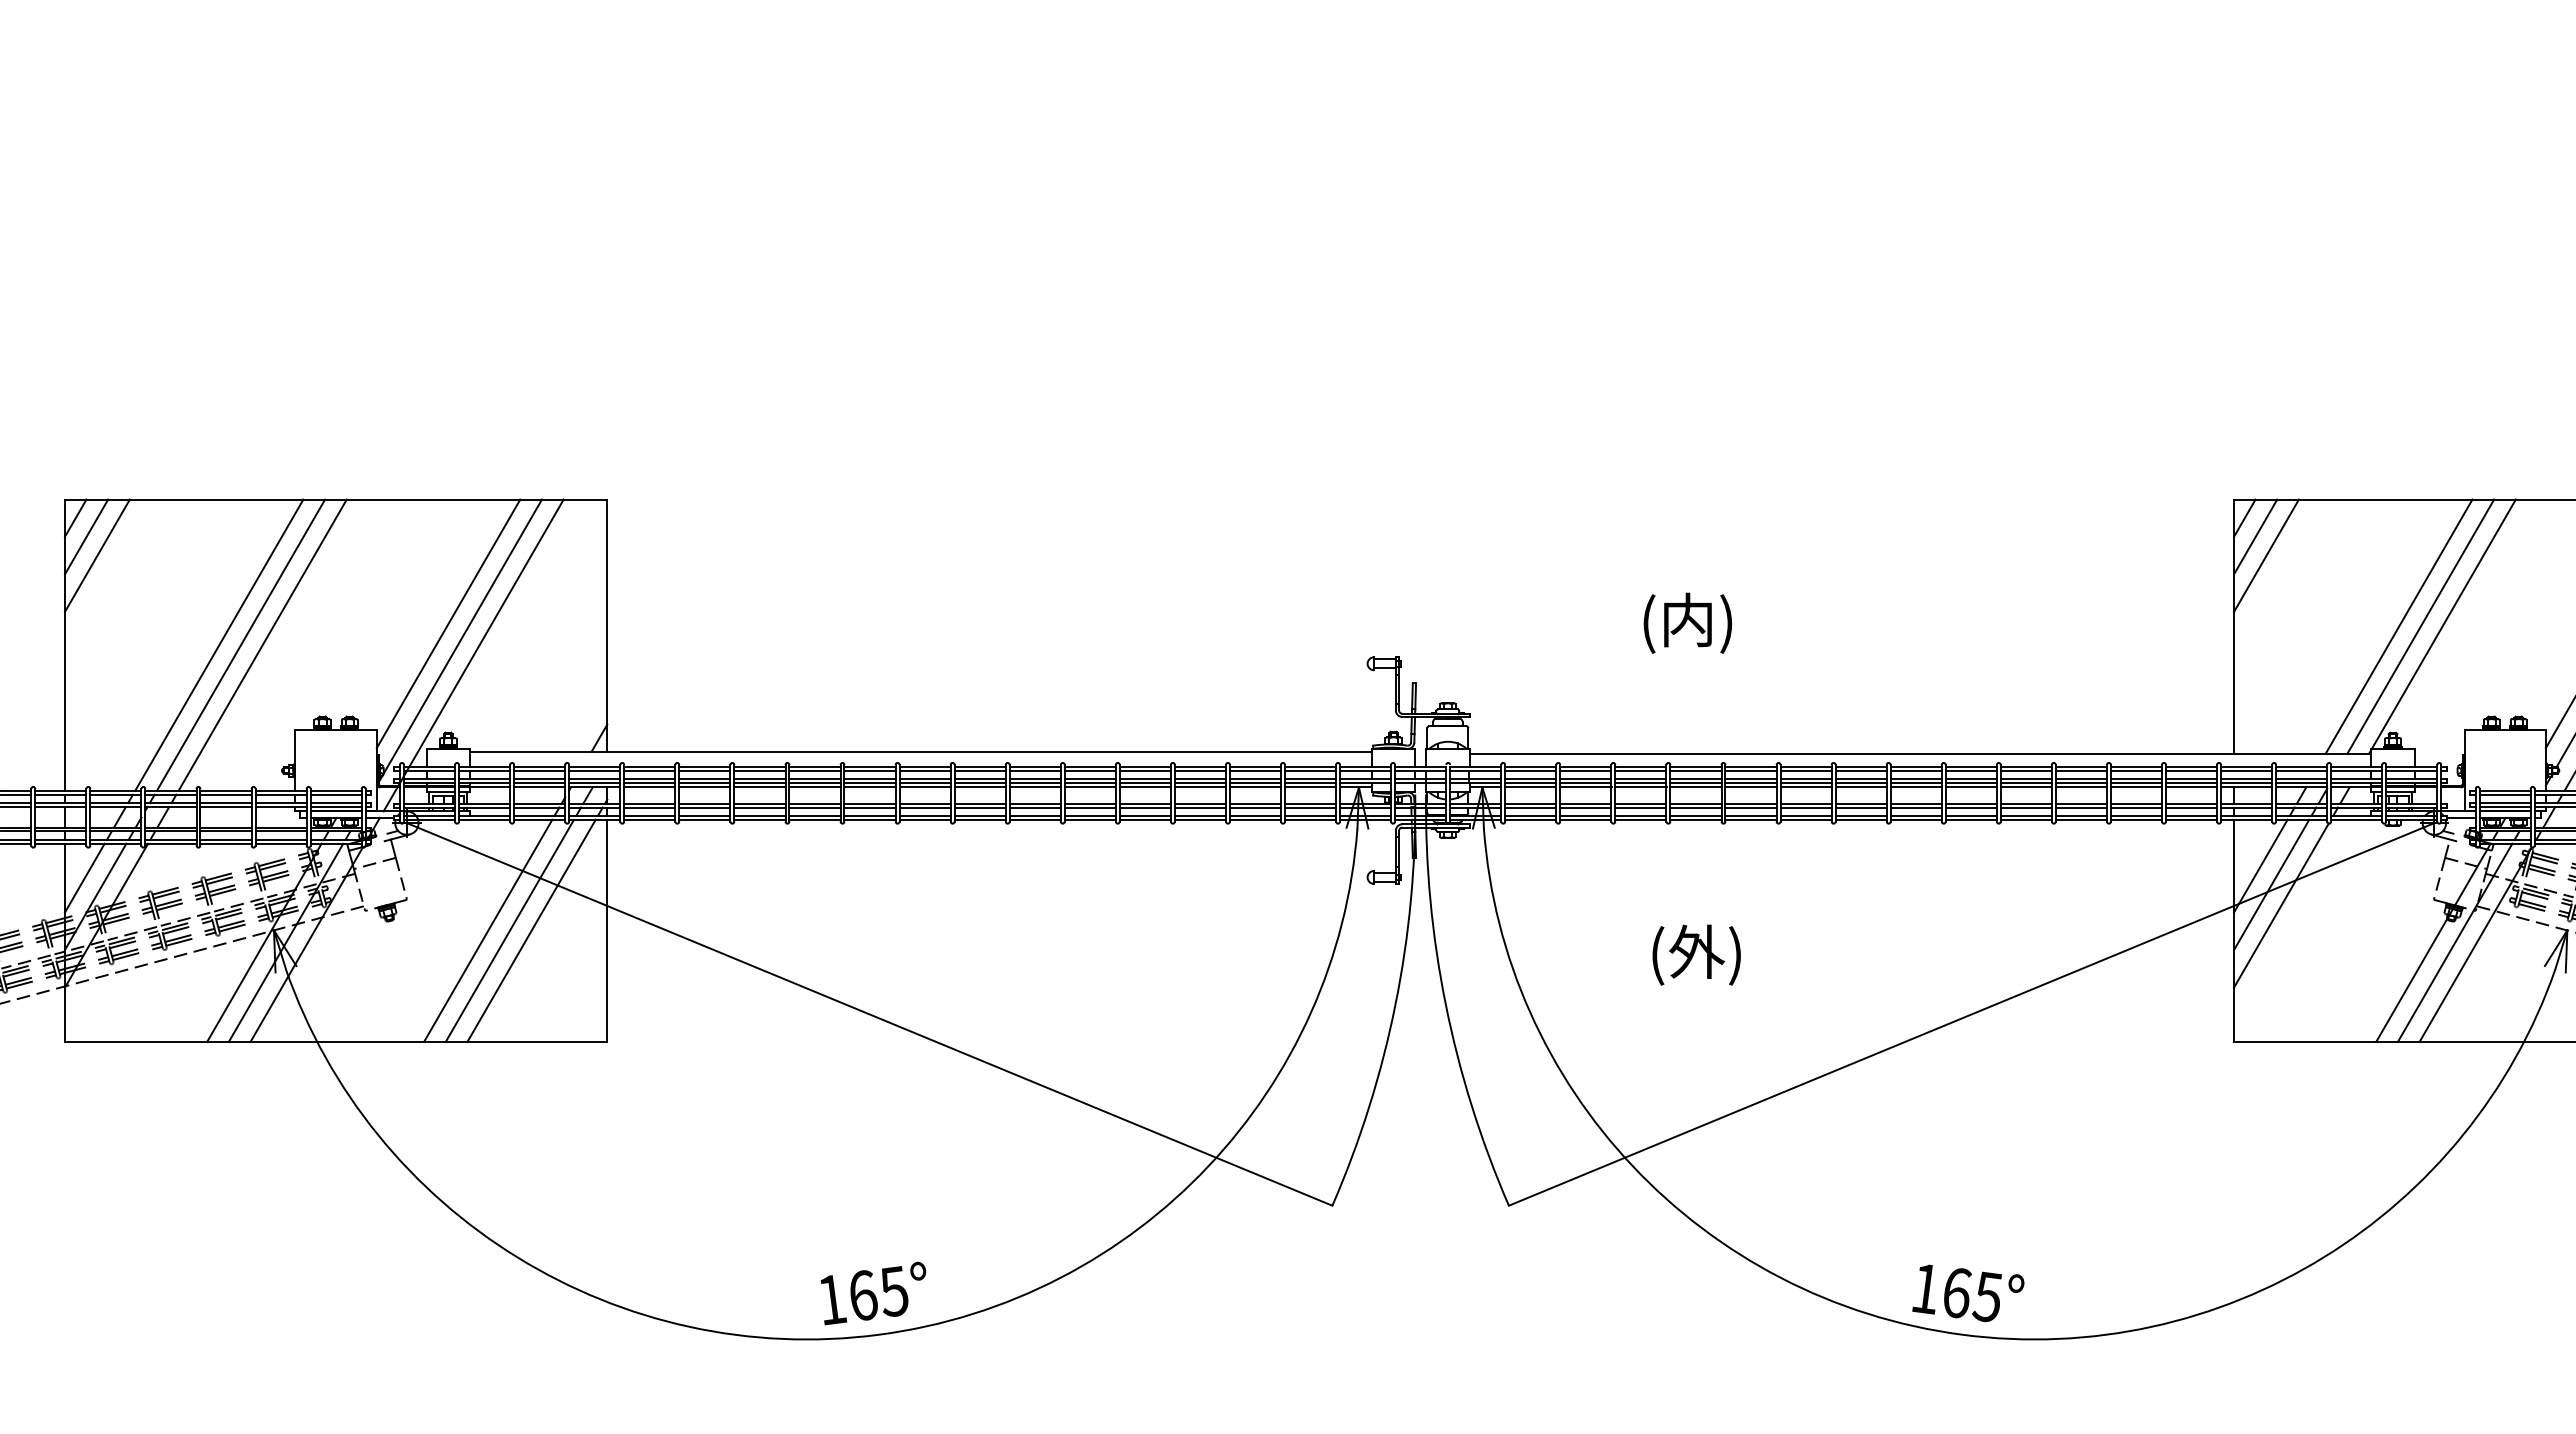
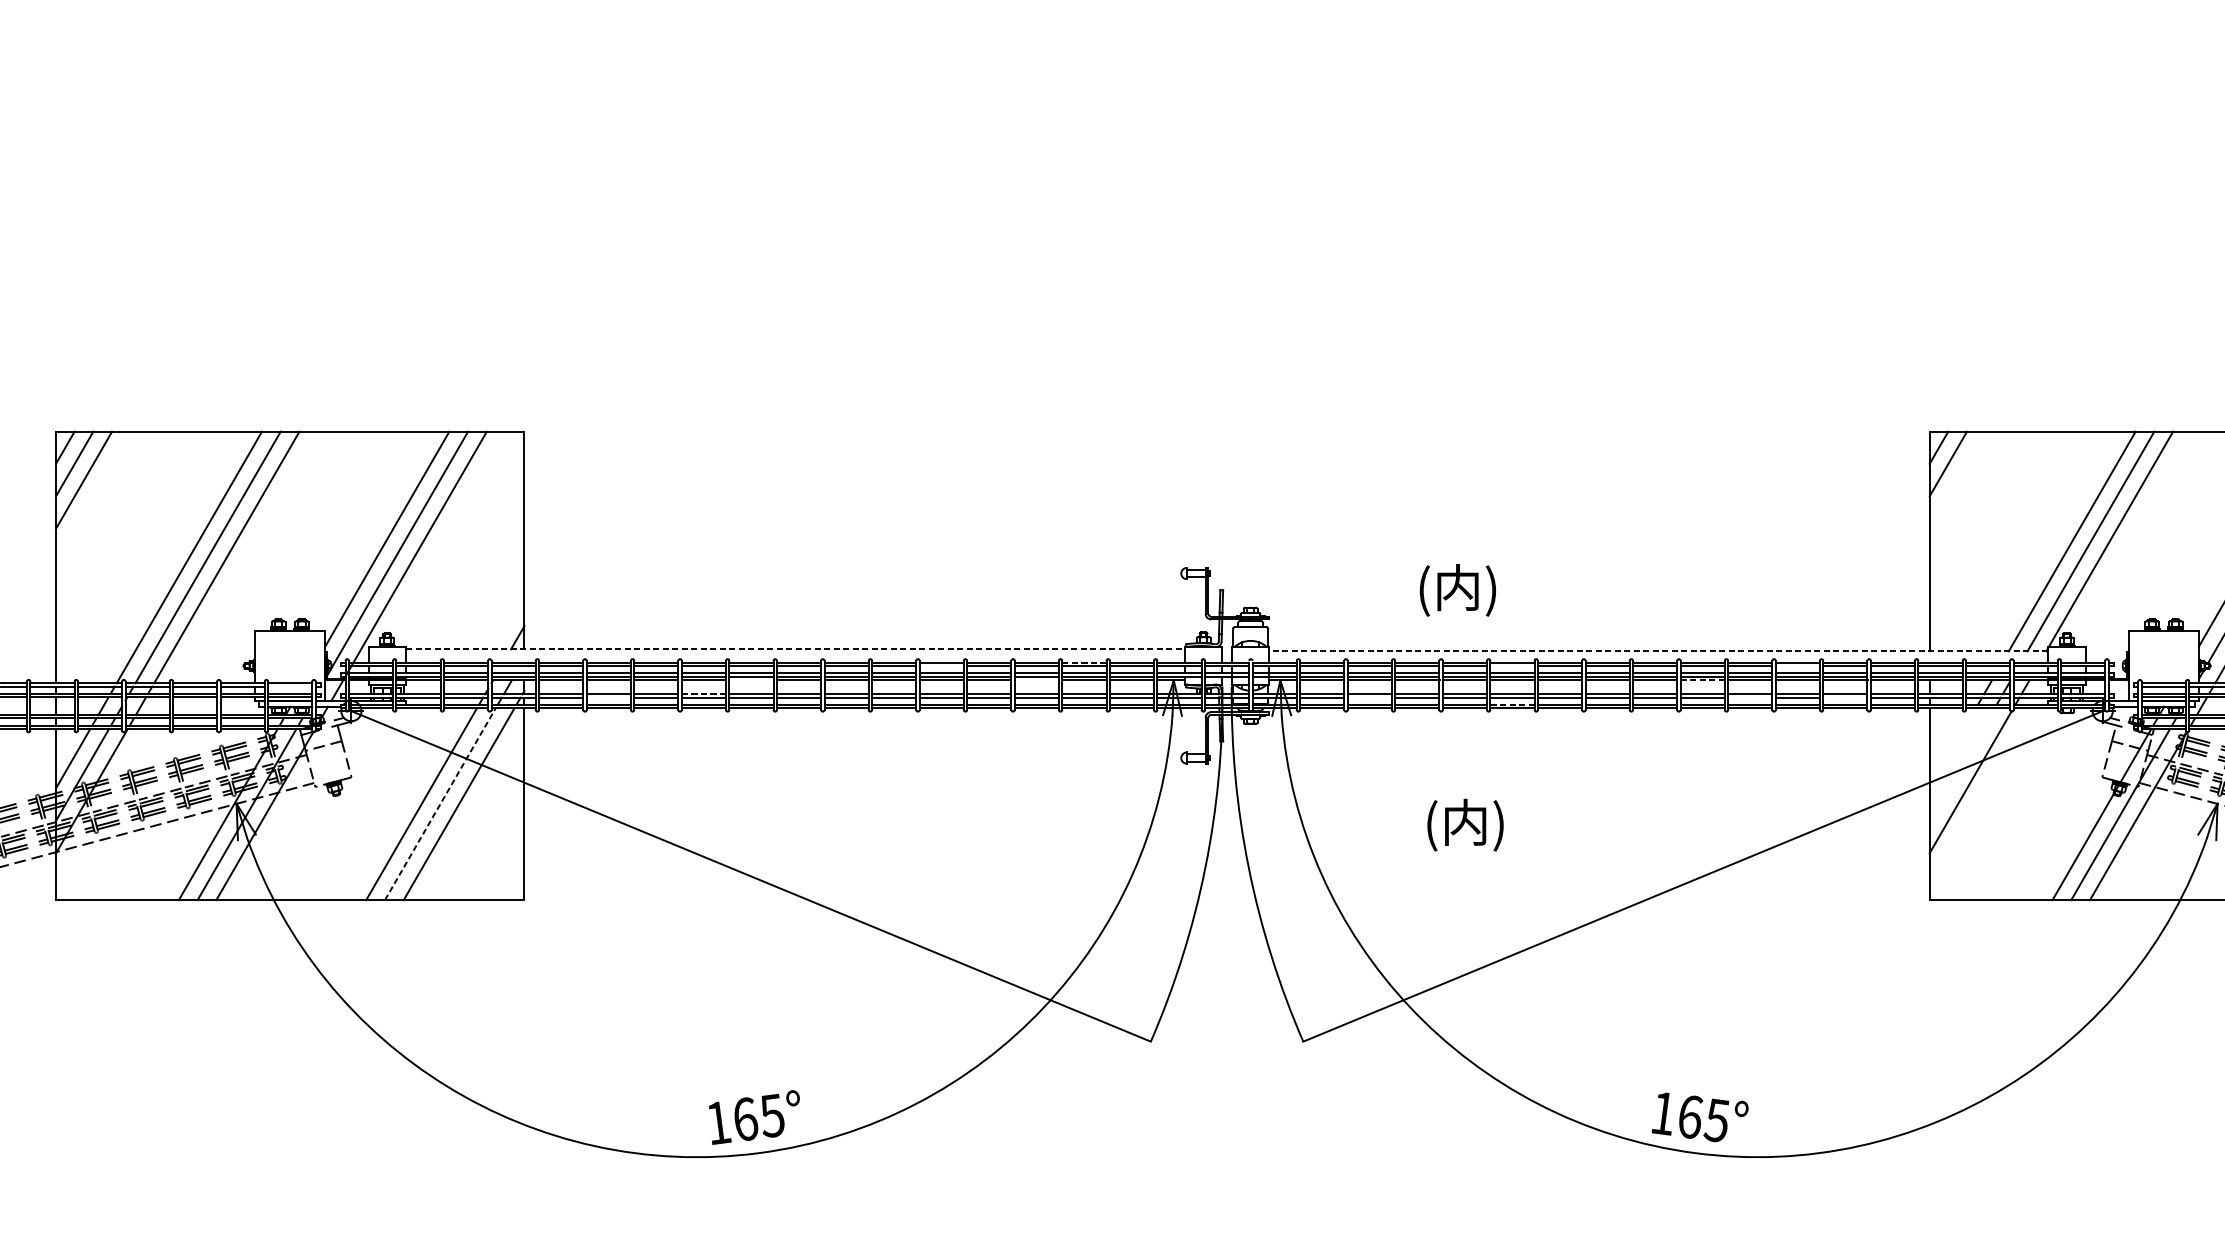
line: (2266, 555) -> (1957, 479), removed
text: (1687, 622) -> (1457, 589), moved
line: (921, 751) -> (795, 649), solid -> dashed
line: (1920, 753) -> (1658, 651), solid -> dashed
line: (1255, 766) -> (1084, 662), solid -> dashed
line: (1089, 770) -> (941, 665), removed
line: (1750, 770) -> (1512, 665), removed
line: (2080, 770) -> (1797, 665), removed
line: (869, 787) -> (750, 680), removed
line: (1199, 787) -> (1036, 680), removed
line: (1971, 787) -> (1702, 680), solid -> dashed
line: (335, 794) -> (289, 686), removed
line: (814, 803) -> (703, 694), solid -> dashed
line: (704, 807) -> (608, 697), removed
line: (1585, 807) -> (1369, 697), removed
line: (2025, 807) -> (1749, 697), removed
line: (2136, 807) -> (1845, 697), removed
line: (1751, 815) -> (1512, 704), solid -> dashed
line: (2260, 865) -> (1952, 747), removed
line: (2271, 884) -> (1962, 764), removed
line: (510, 930) -> (440, 803), solid -> dashed
text: (1697, 951) -> (1466, 822), (外) -> (内)

